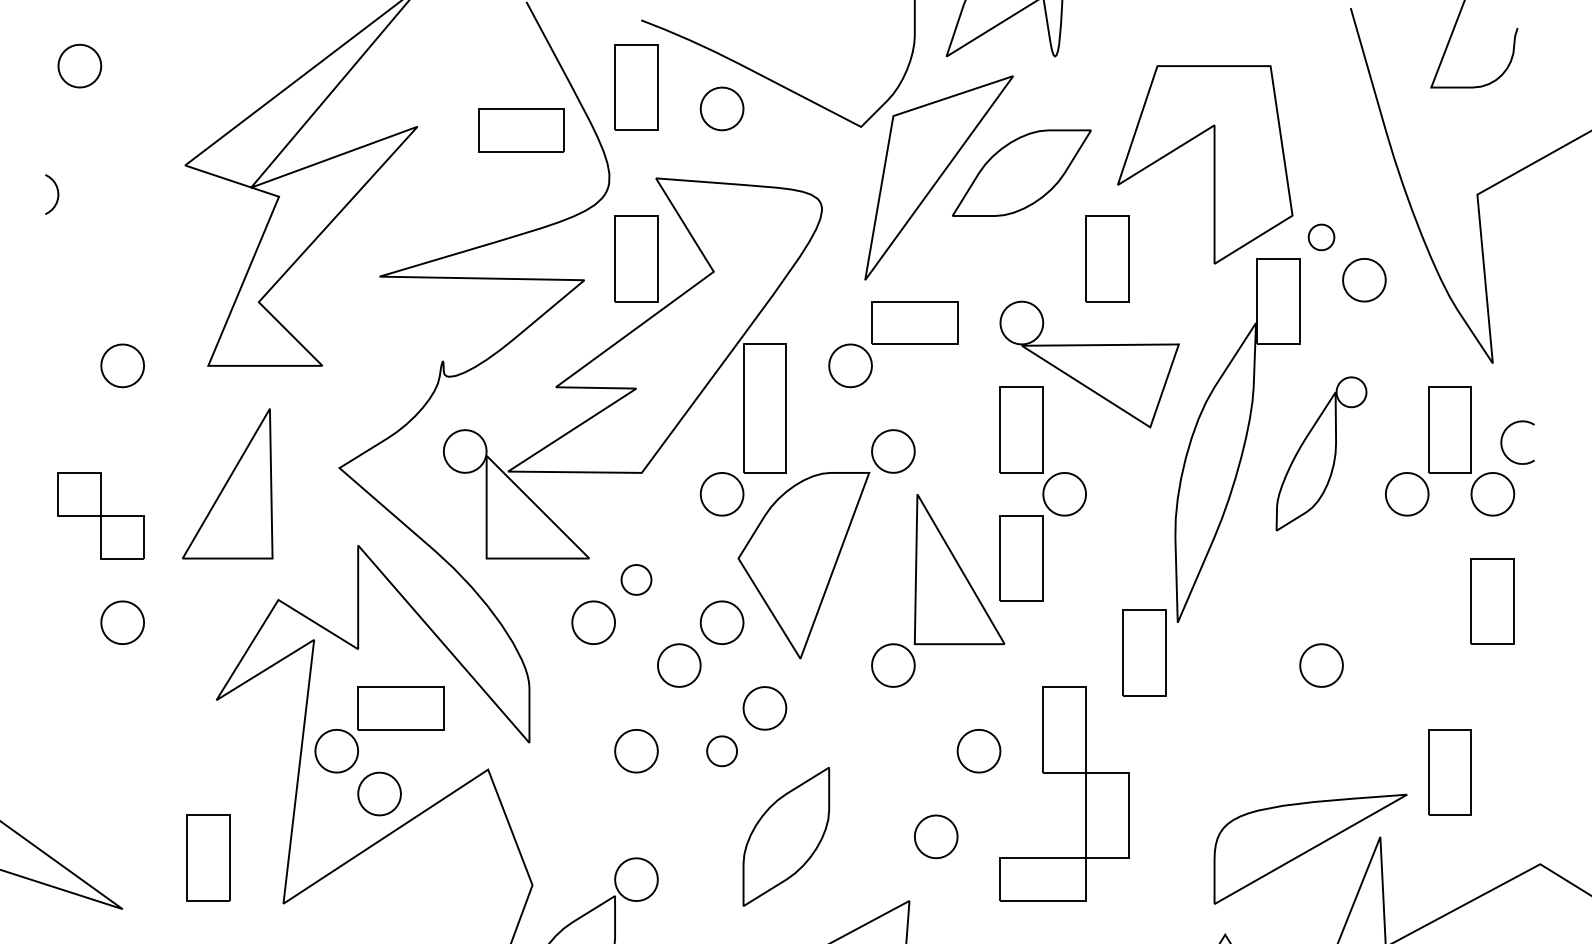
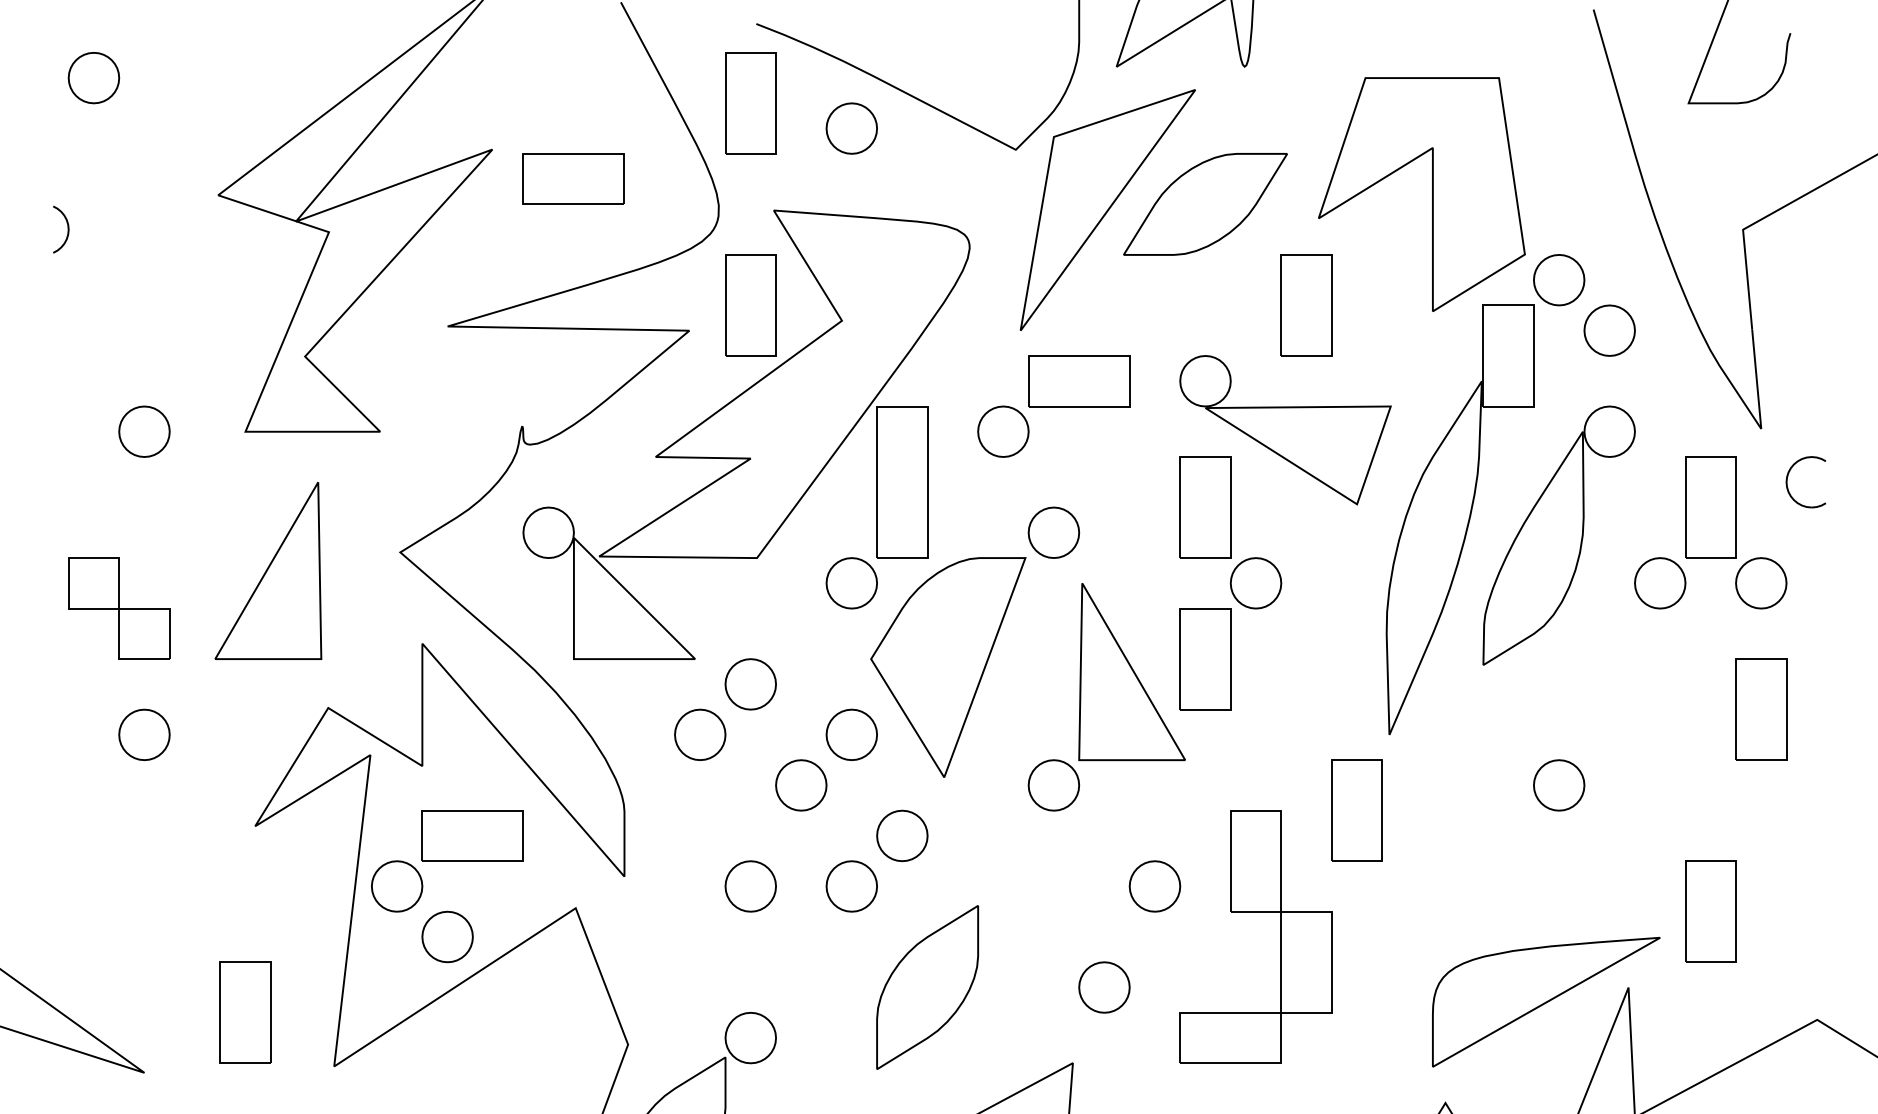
part: (521, 130) -> (573, 178), moved
part: (1321, 237) -> (1559, 280), size x1.67
part: (1502, 442) -> (1788, 482), moved
part: (1321, 453) -> (1559, 535), size x1.43
part: (636, 579) -> (750, 683), size x1.43
part: (1144, 652) -> (1357, 810), moved
part: (721, 751) -> (851, 886), size x1.43

